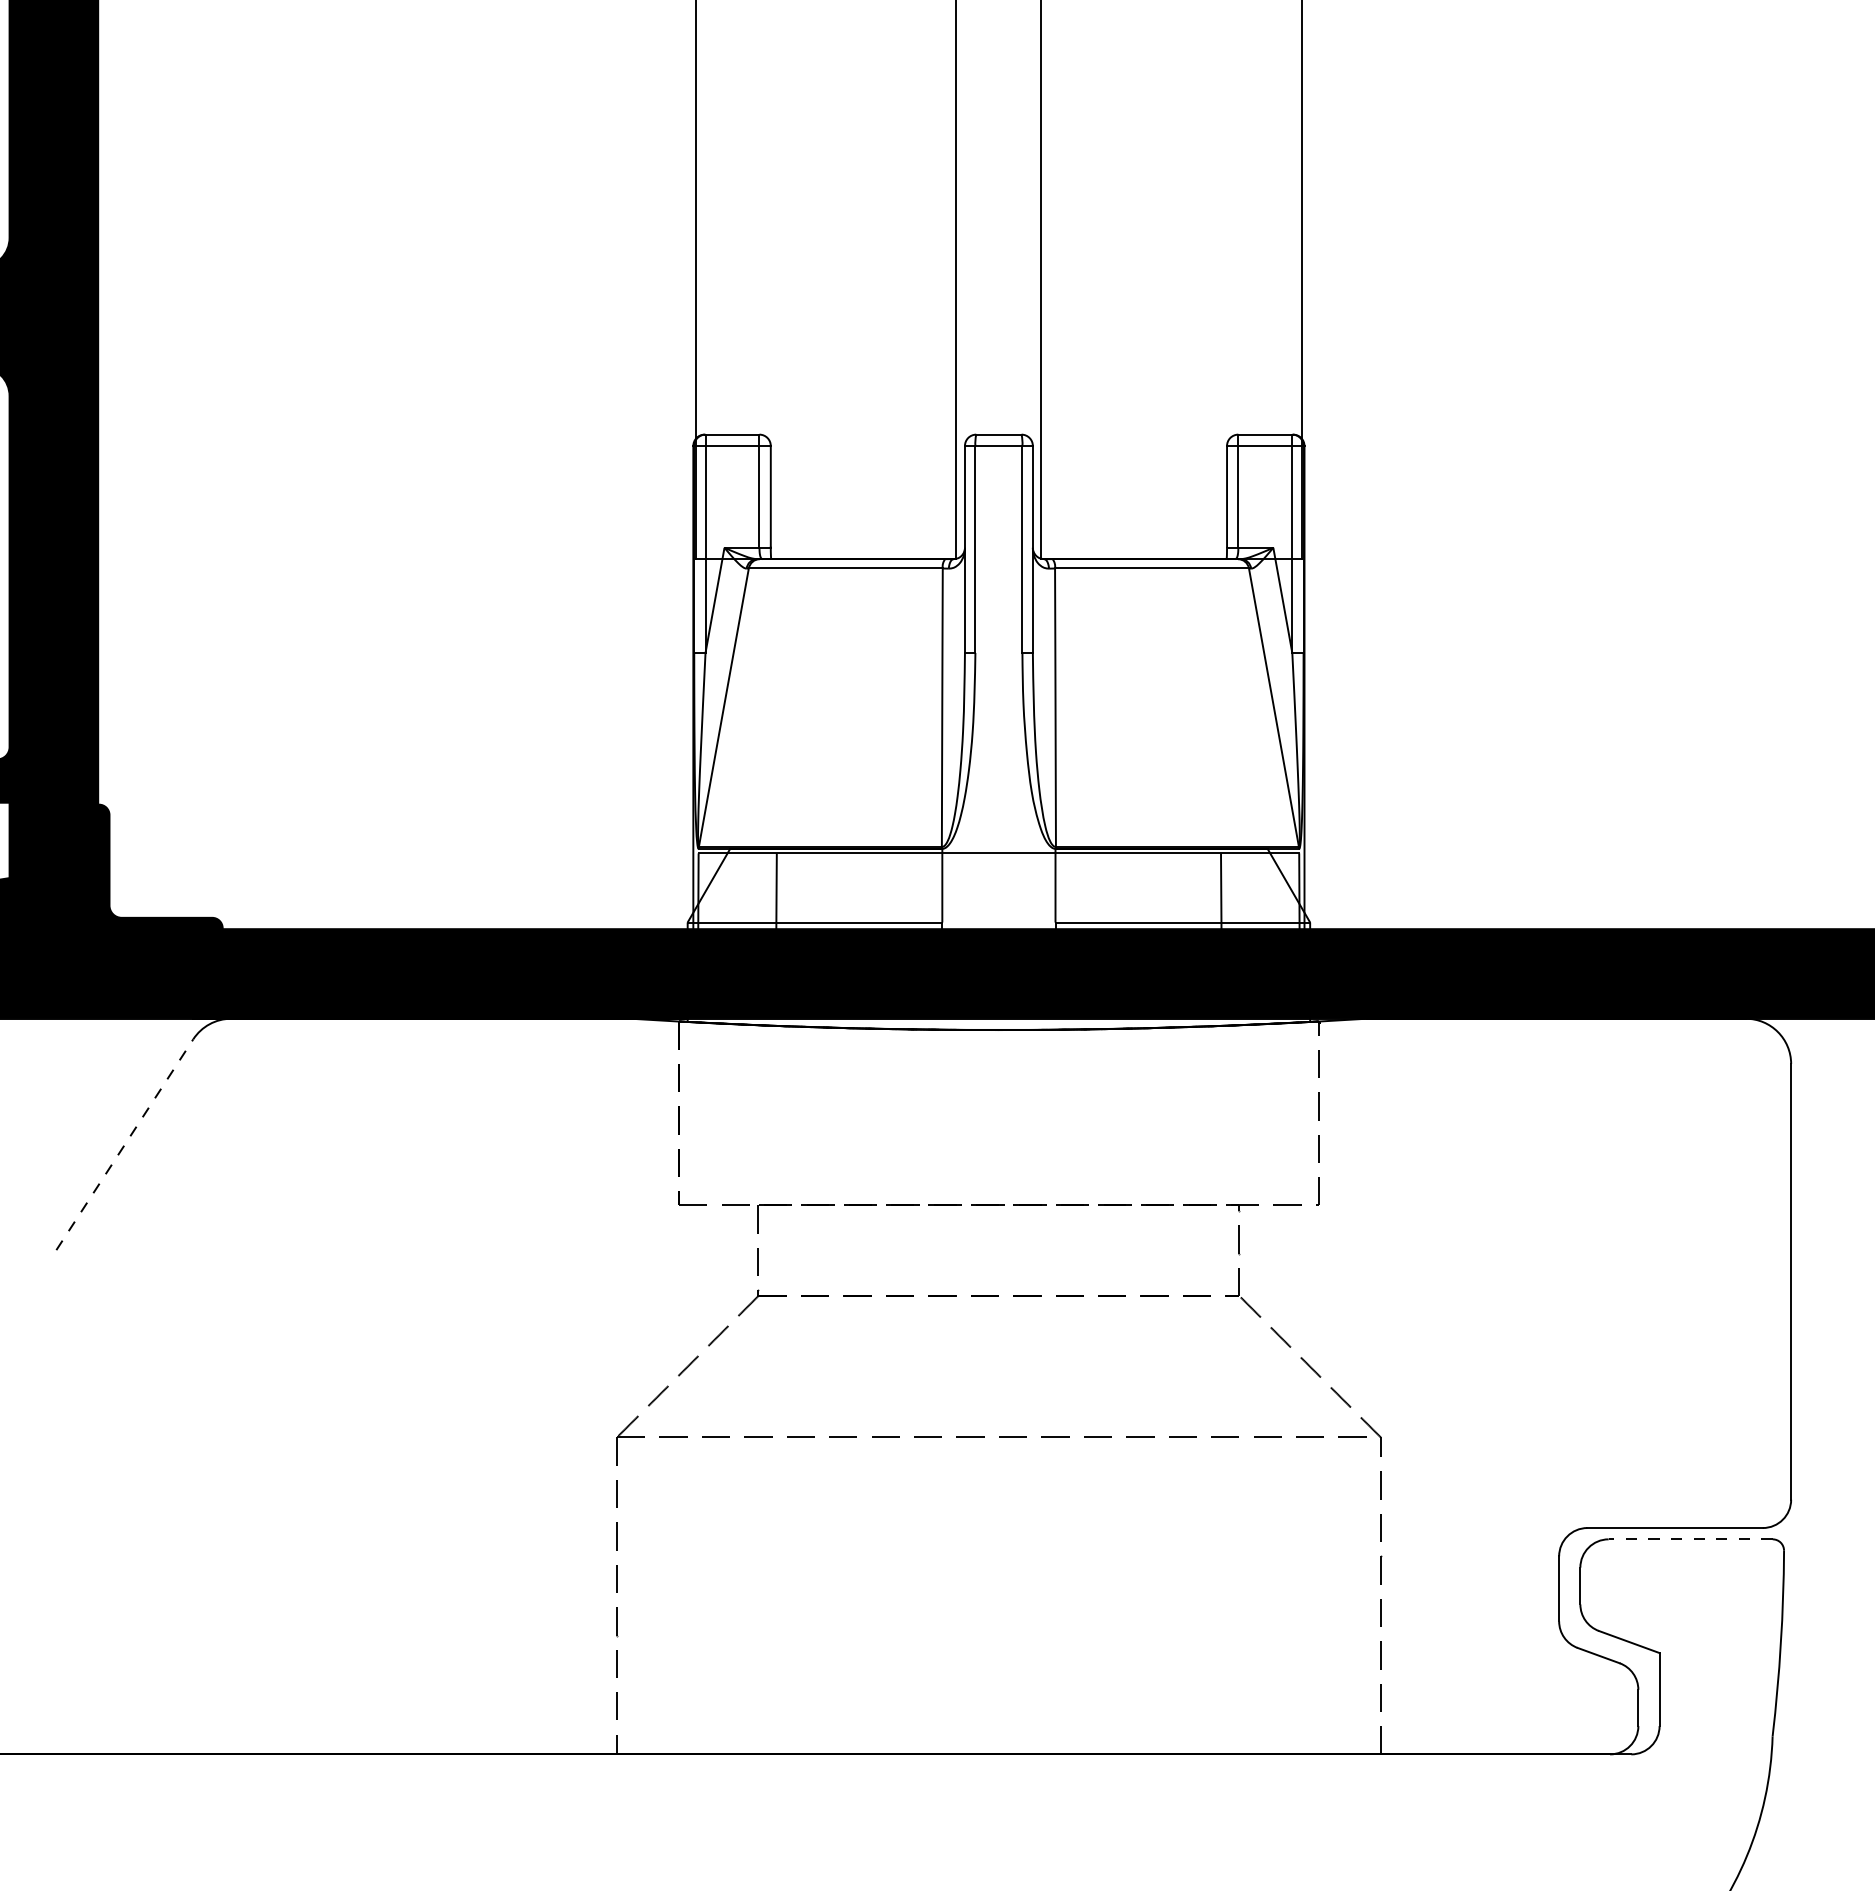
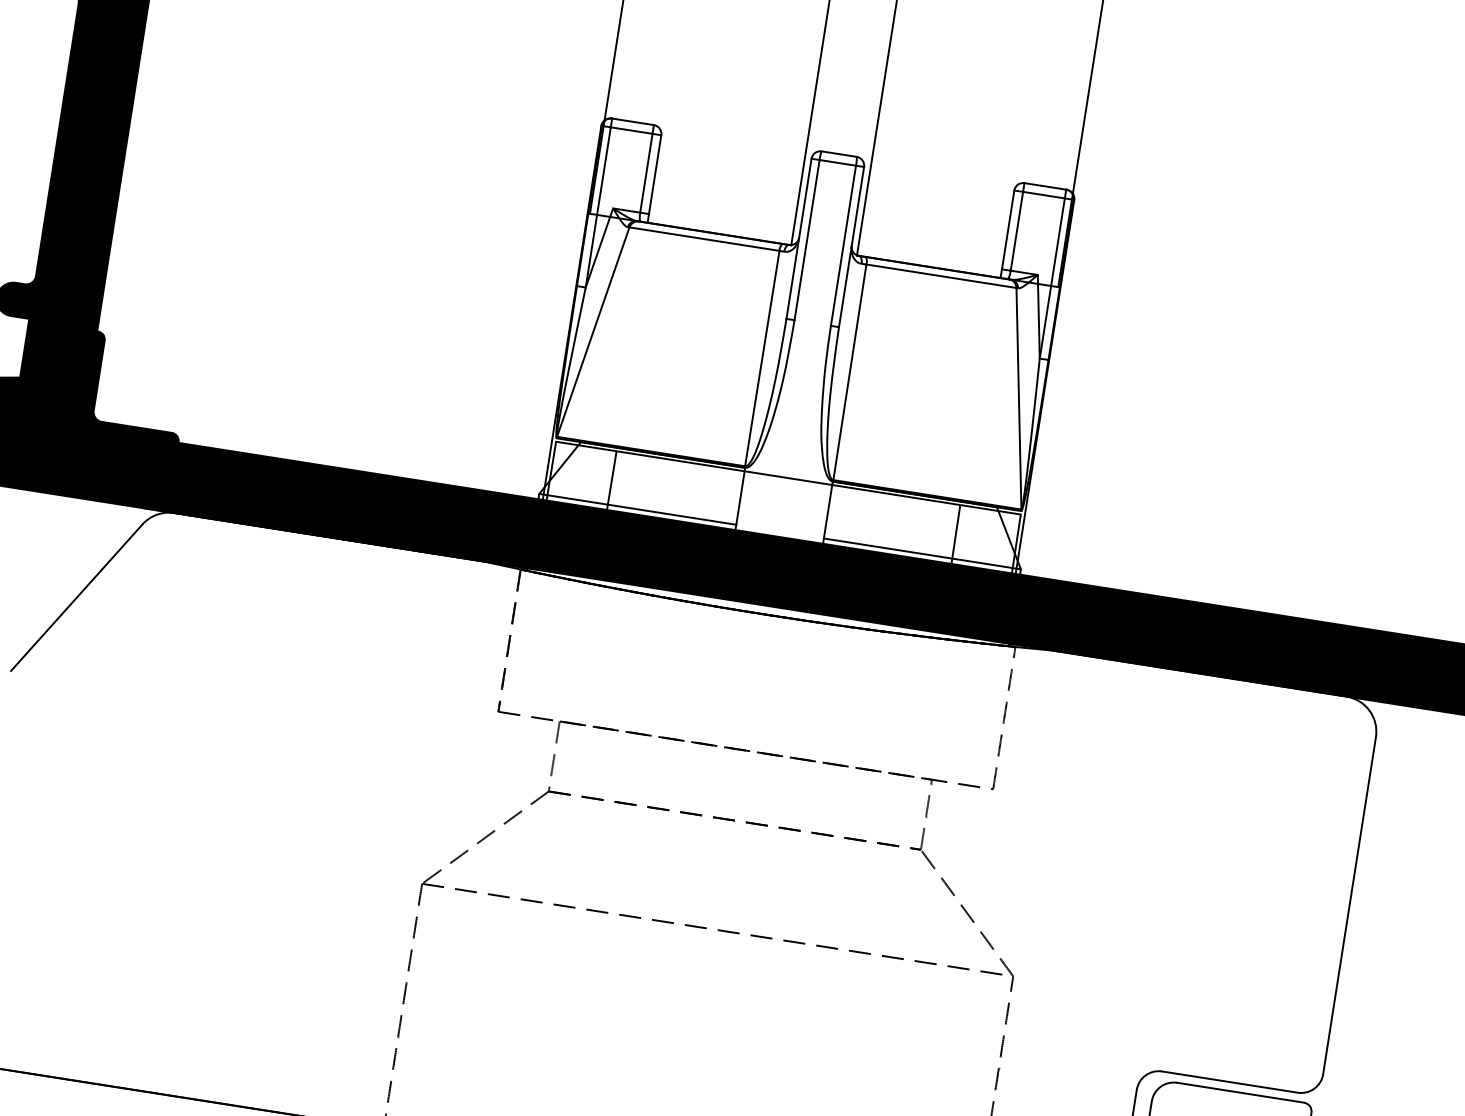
line: (124, 1144) -> (76, 597), dashed -> solid
line: (1690, 1539) -> (1240, 1092), dashed -> solid

